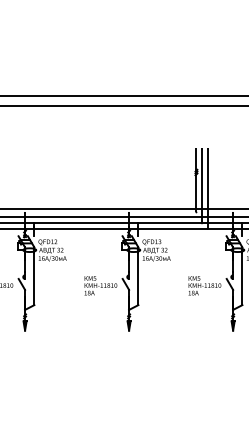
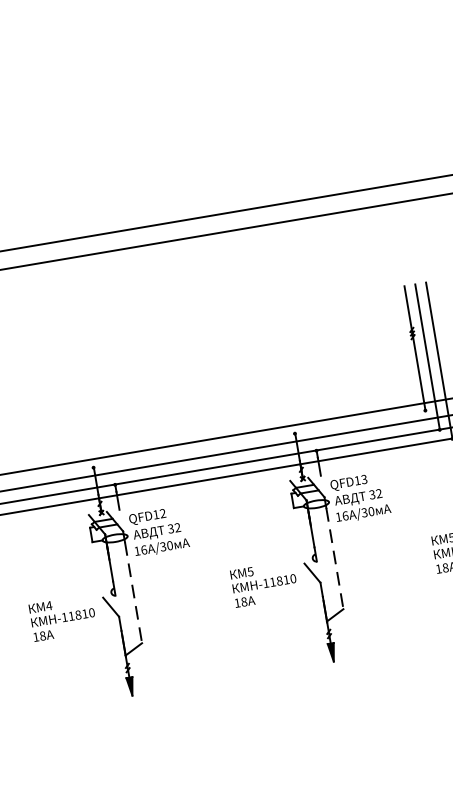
line: (34, 279) -> (133, 593), solid -> dashed
line: (138, 279) -> (335, 559), solid -> dashed

